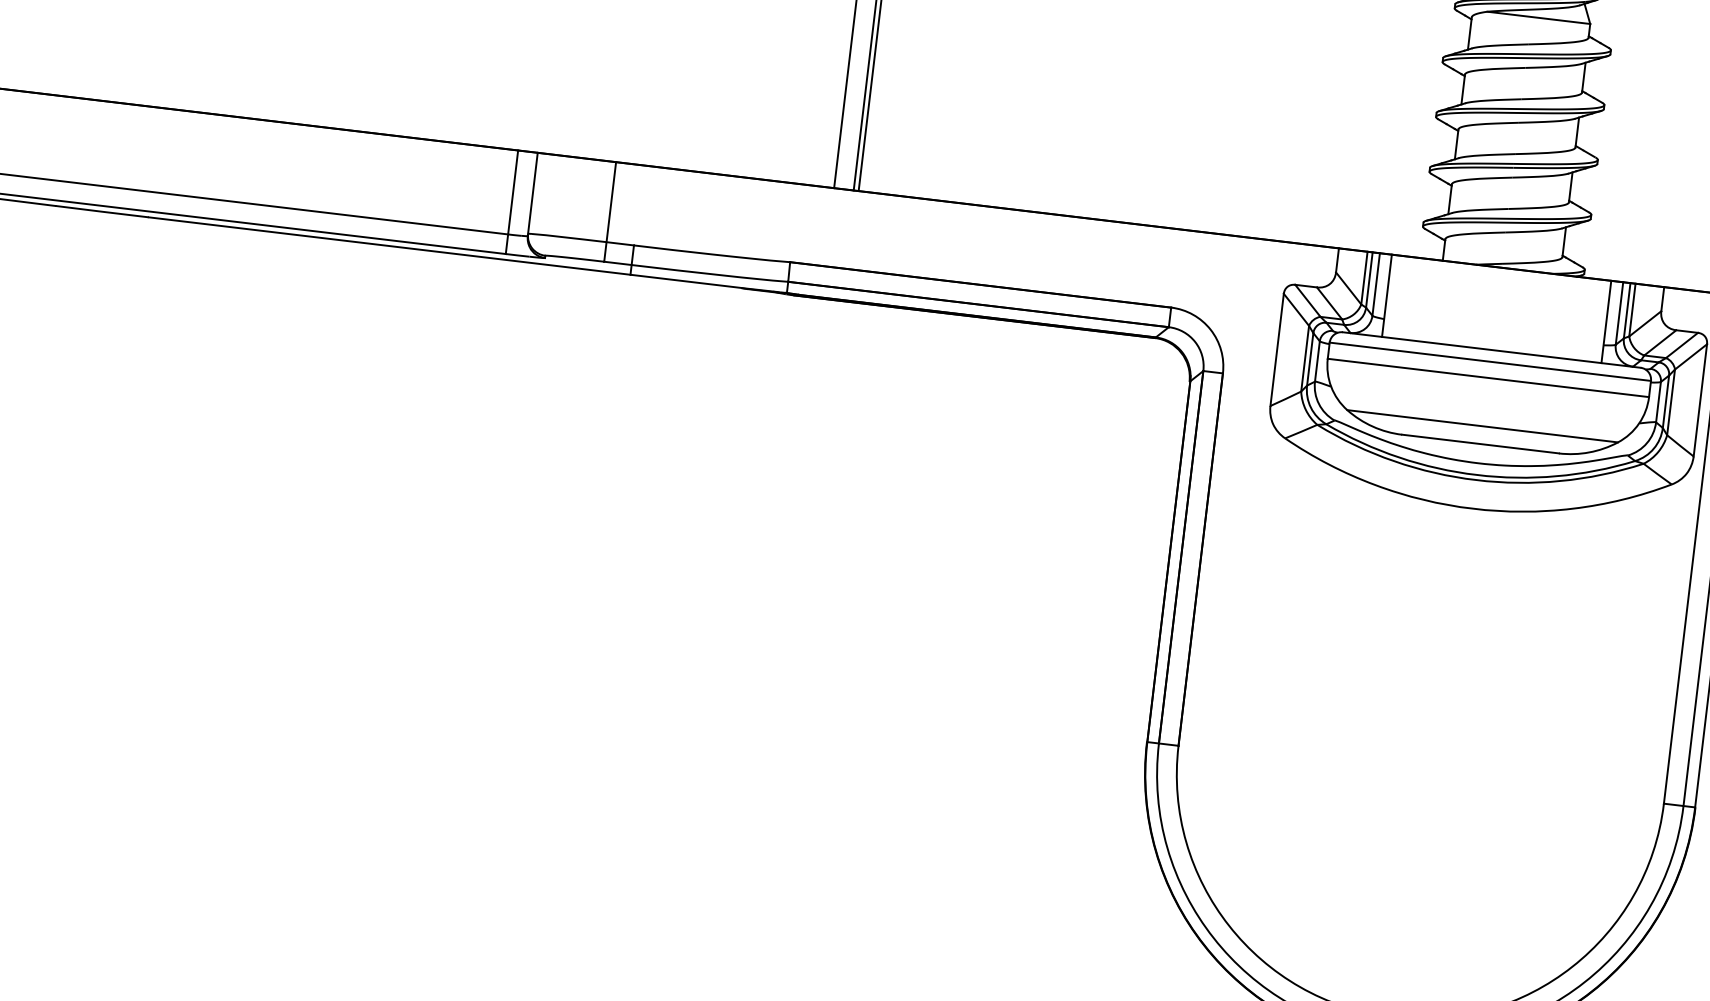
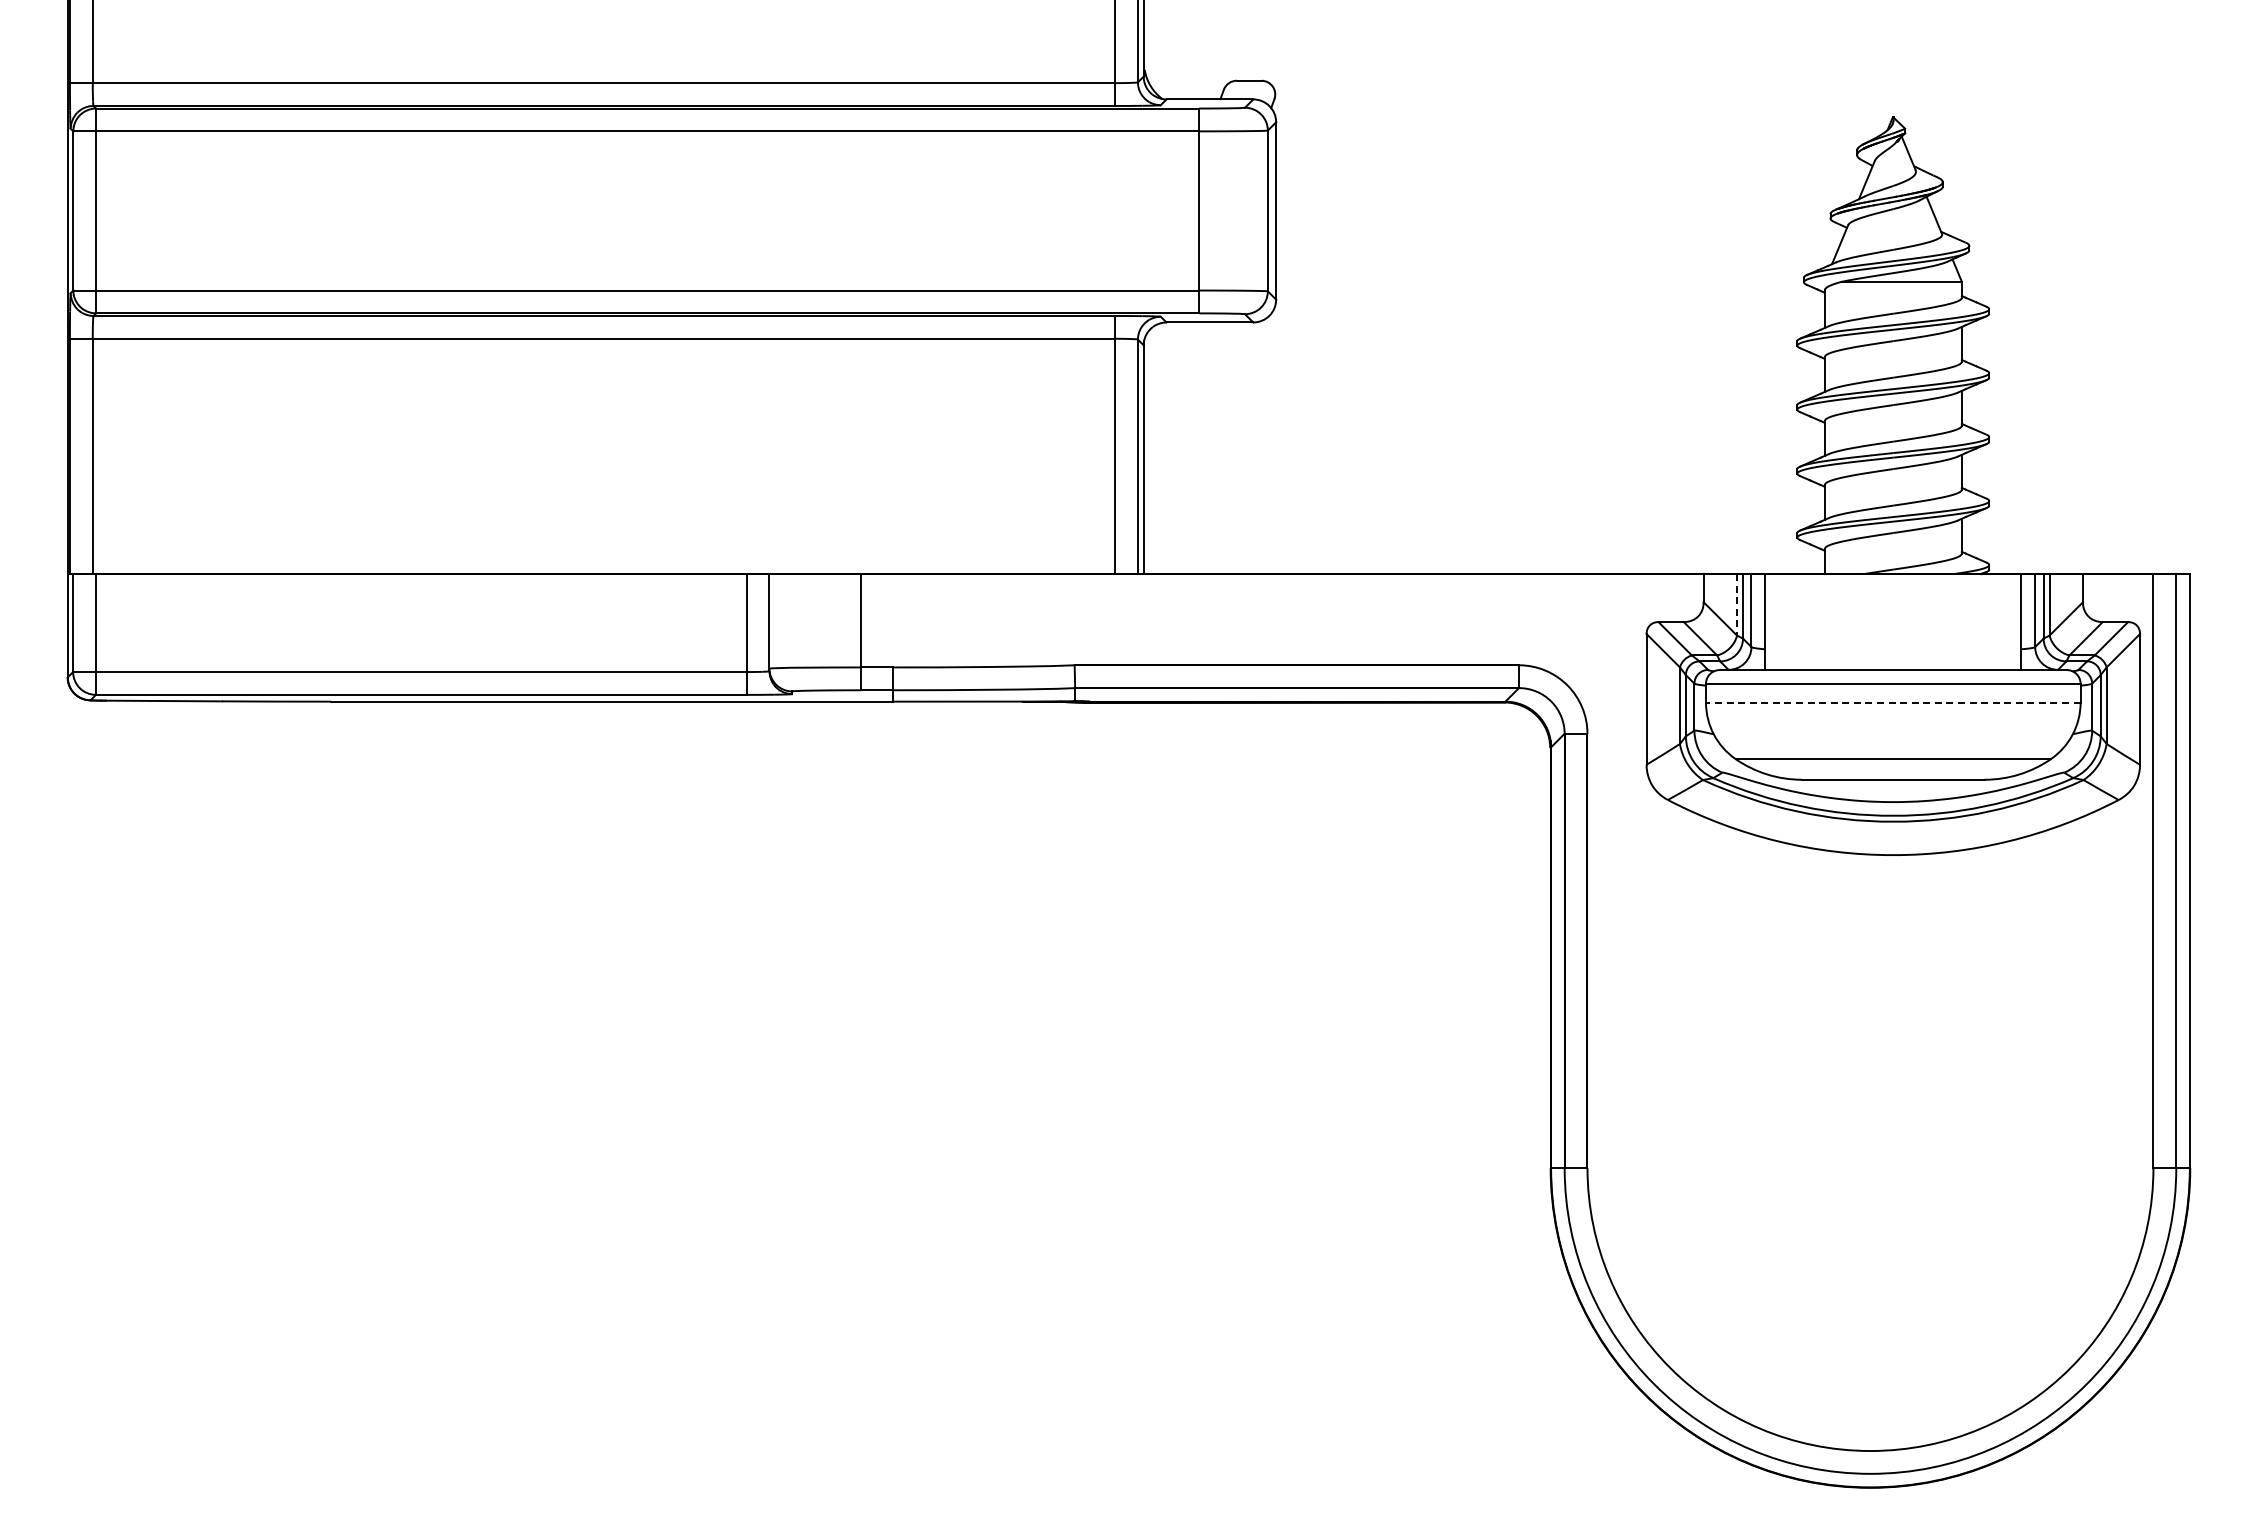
line: (1364, 277) -> (1737, 604), solid -> dashed
line: (1487, 377) -> (1892, 702), solid -> dashed

